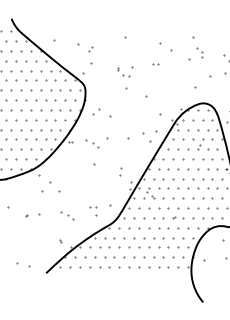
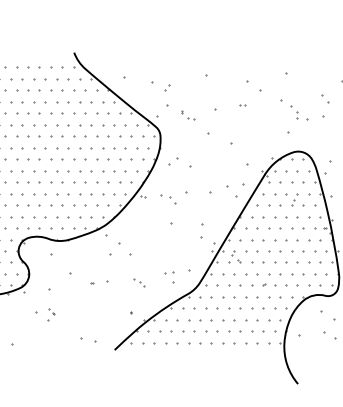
part: (200, 52) -> (294, 112), moved
part: (123, 72) -> (188, 115), moved
part: (120, 171) -> (201, 231), size x1.6
part: (67, 215) -> (139, 282), size x0.7

